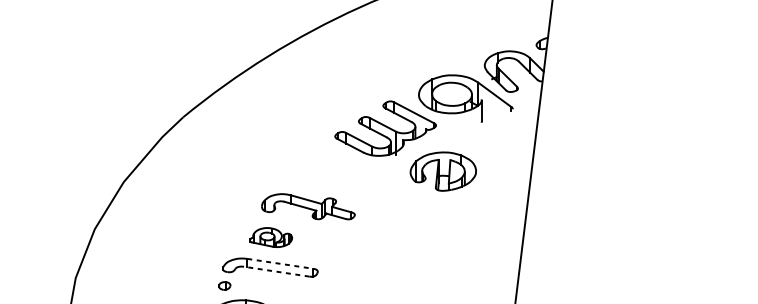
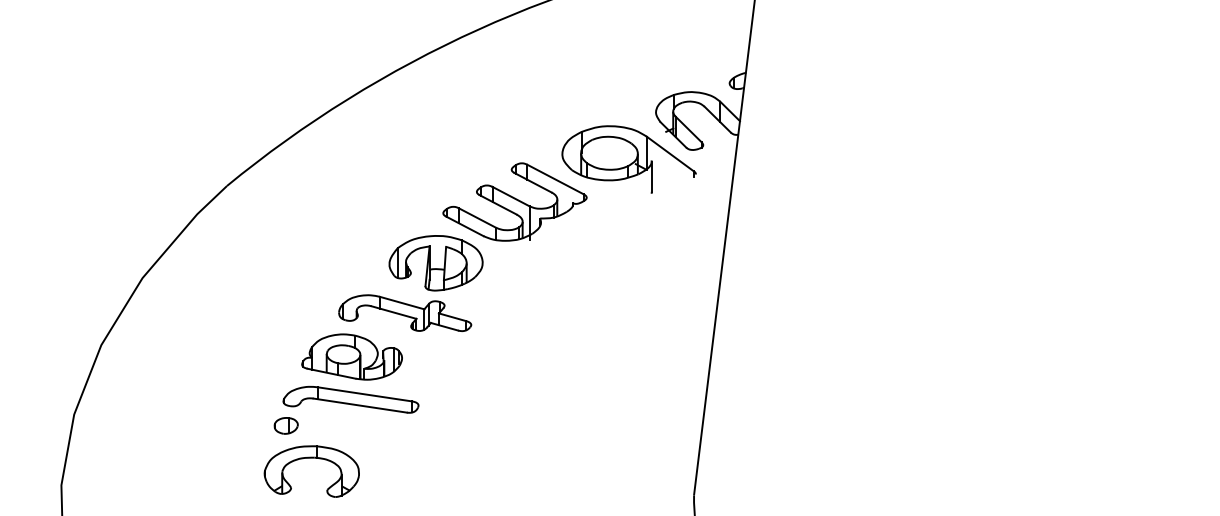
part: (442, 171) -> (435, 263), moved
part: (270, 237) -> (351, 356), size x1.67
line: (280, 263) -> (365, 394), dashed -> solid
line: (276, 271) -> (359, 405), dashed -> solid
part: (224, 285) -> (285, 425), size x1.43

